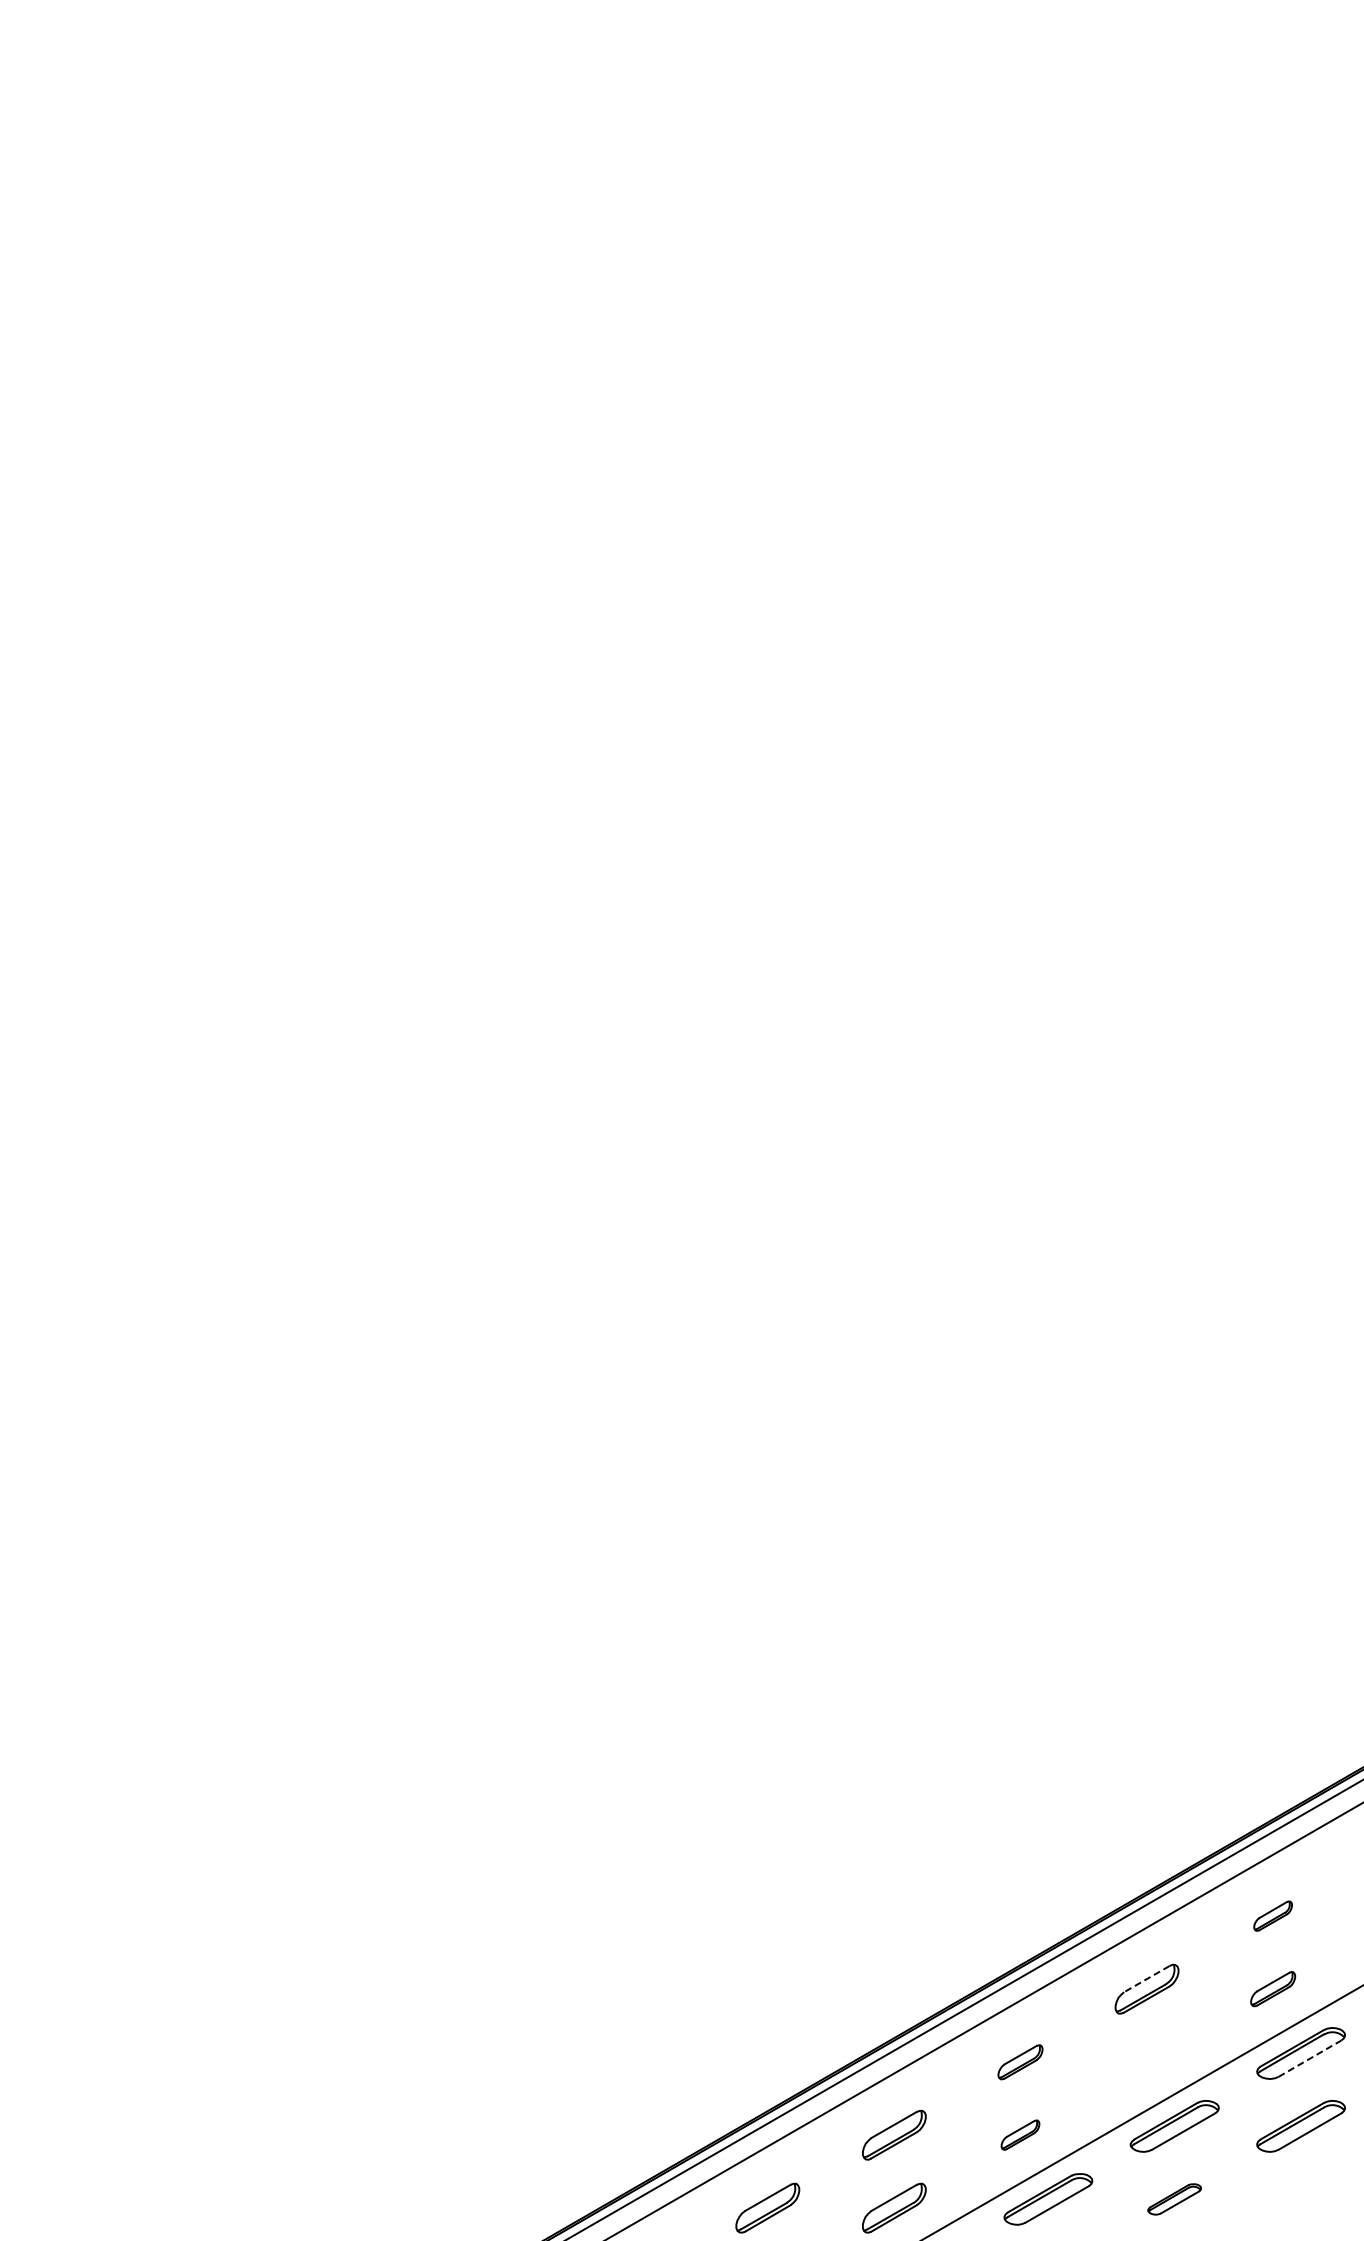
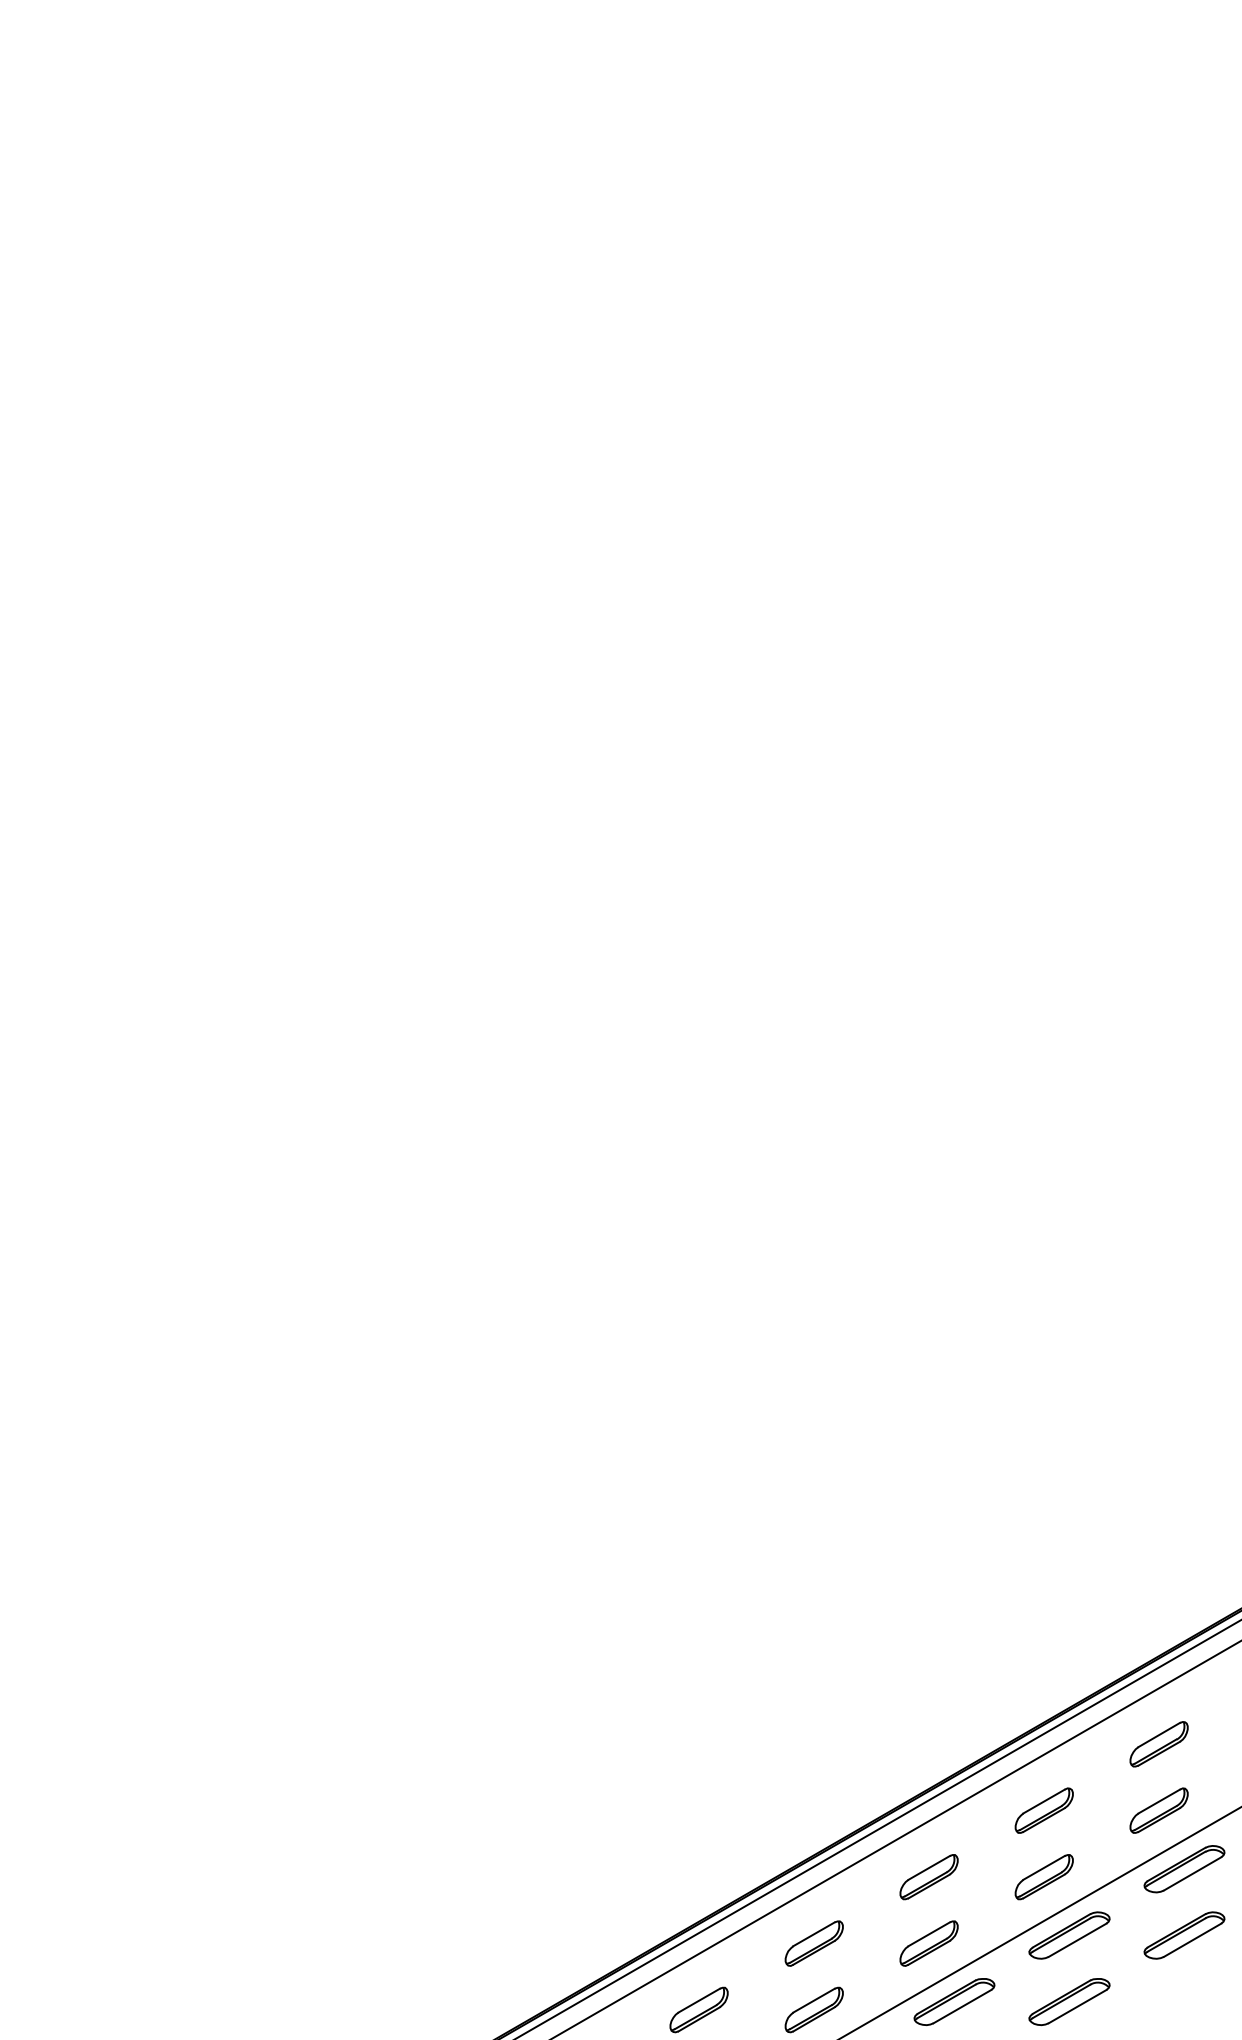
part: (1272, 1915) -> (1158, 1743), size x1.67
line: (1146, 1979) -> (1043, 1801), dashed -> solid
part: (1272, 1988) -> (1158, 1810), size x1.43
line: (1310, 2058) -> (1193, 1873), dashed -> solid
part: (1020, 2062) -> (929, 1877), size x1.43
part: (1146, 2062) -> (1043, 1877), added
part: (1020, 2134) -> (929, 1942), size x1.67
part: (1174, 2199) -> (1069, 2002), size x1.67

